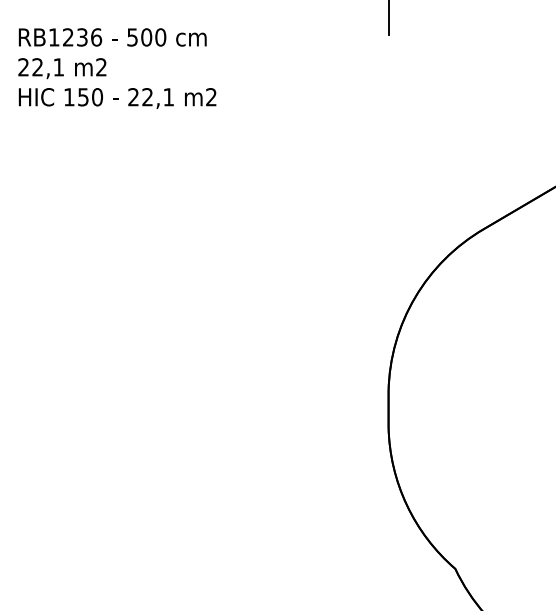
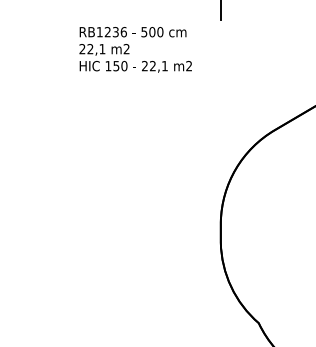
text: (116, 67) -> (135, 49), moved

